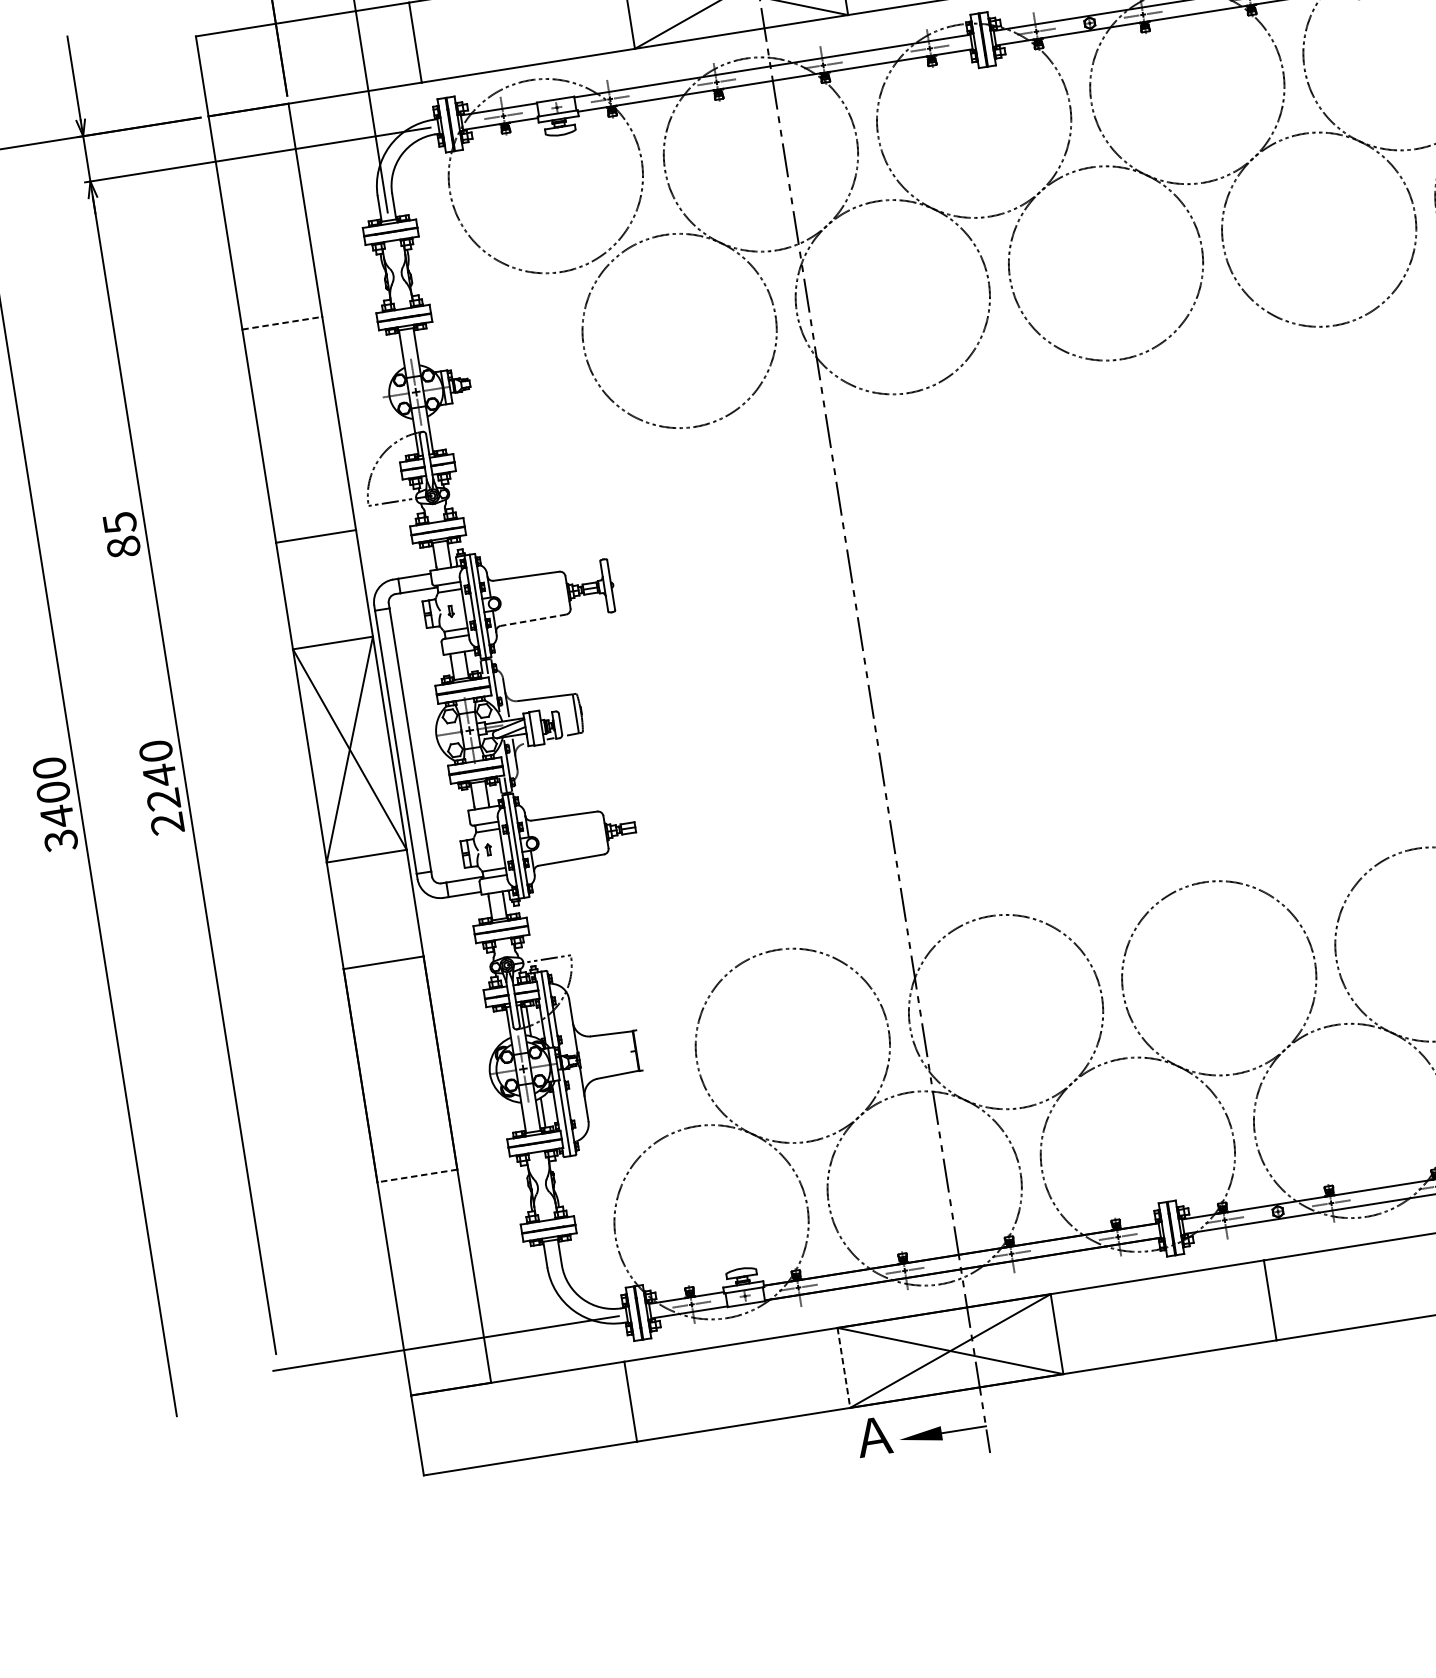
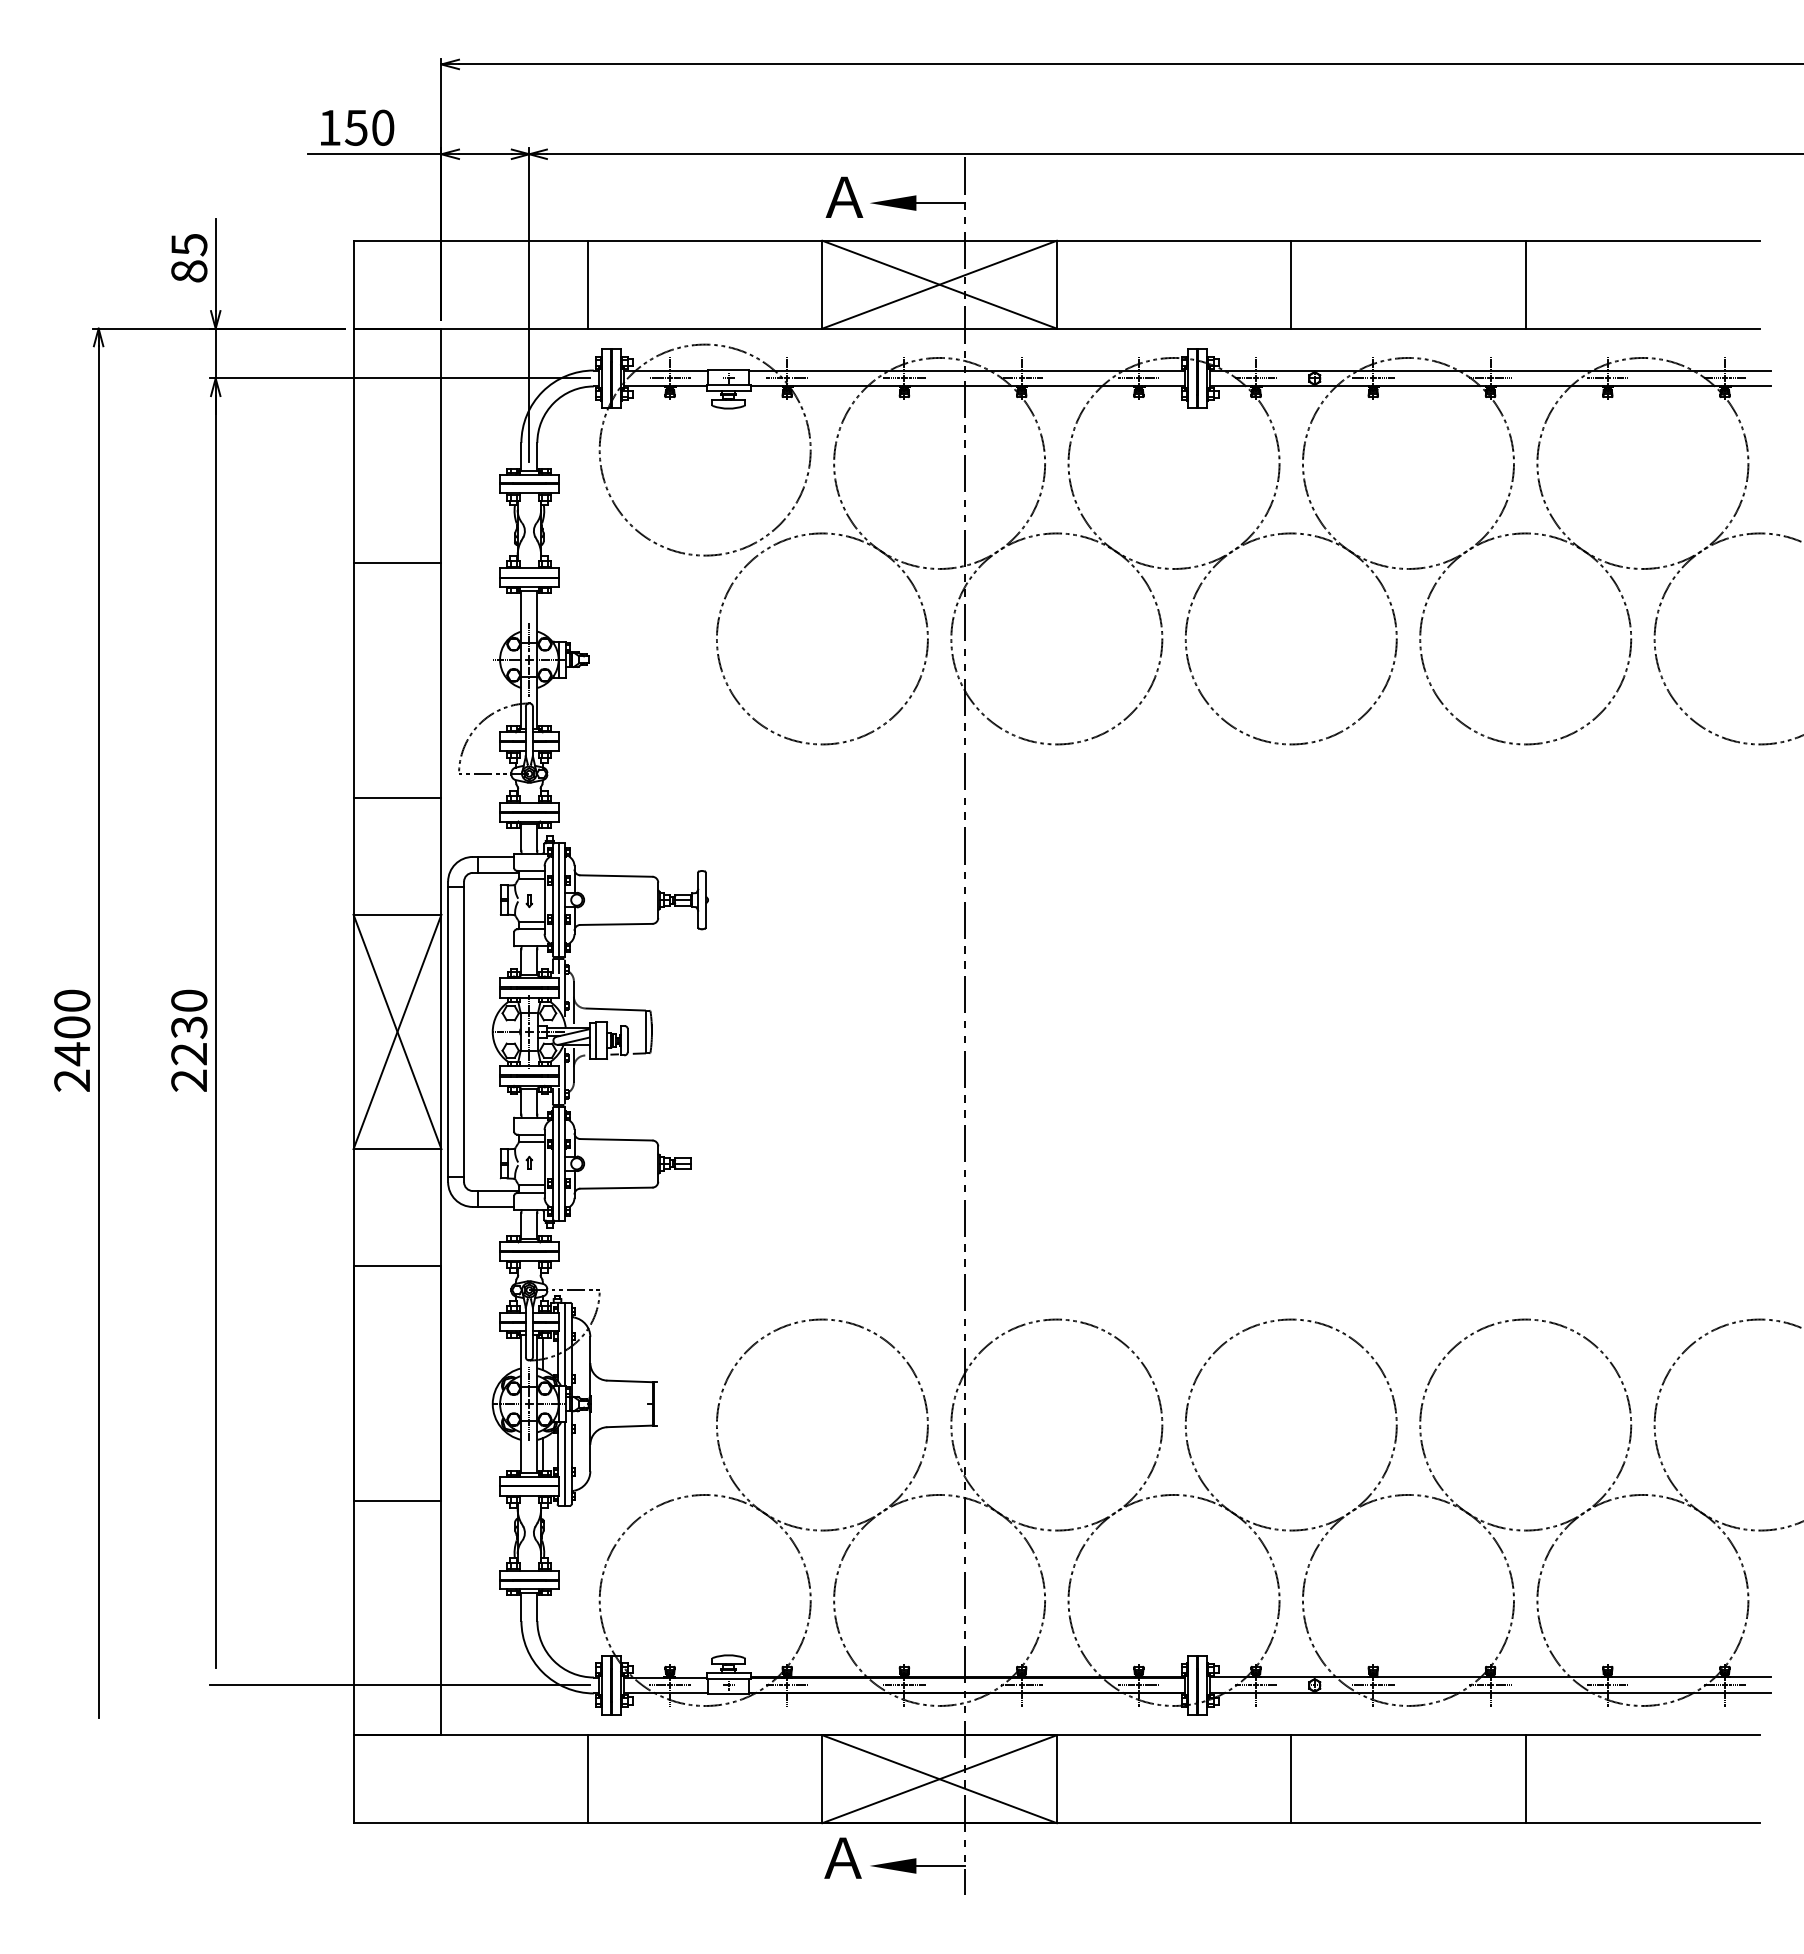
line: (282, 323) -> (397, 563), dashed -> solid
text: (122, 535) -> (189, 258), moved
line: (532, 620) -> (615, 924), dashed -> solid
text: (160, 775) -> (189, 1027), 2240 -> 2230
text: (61, 840) -> (72, 1080), 3400 -> 2400
line: (417, 1175) -> (397, 1500), dashed -> solid
line: (844, 1368) -> (822, 1779), dashed -> solid

